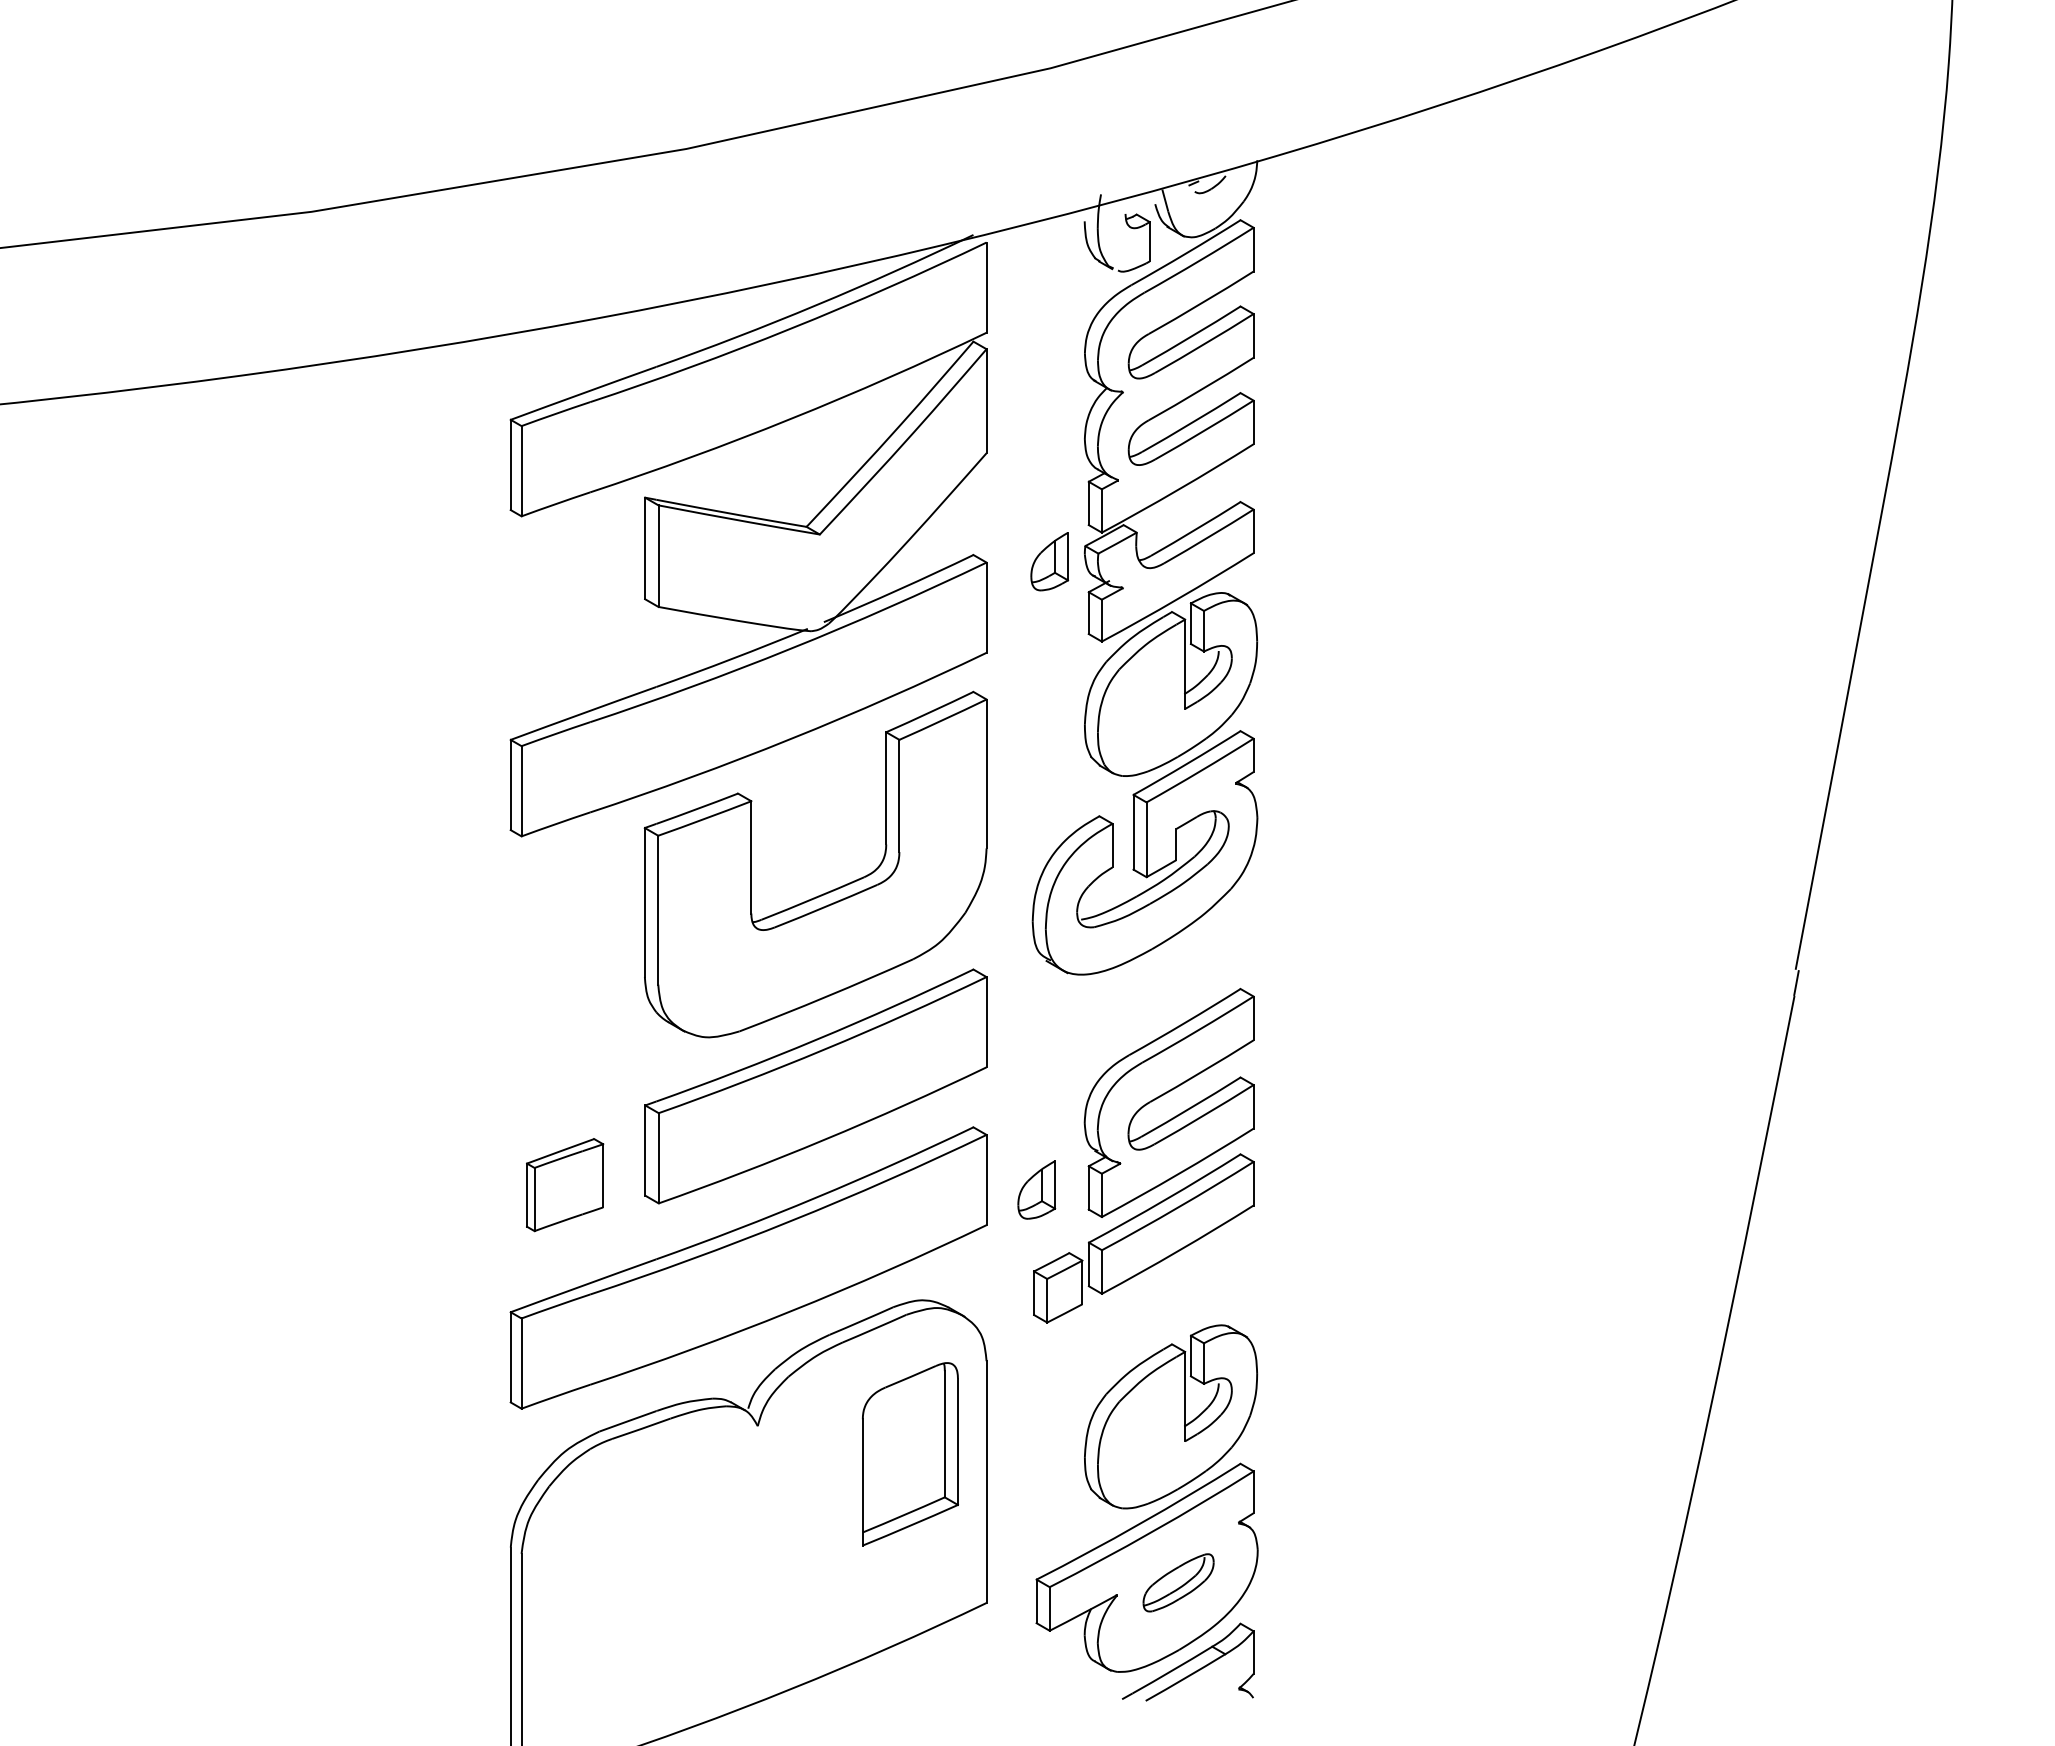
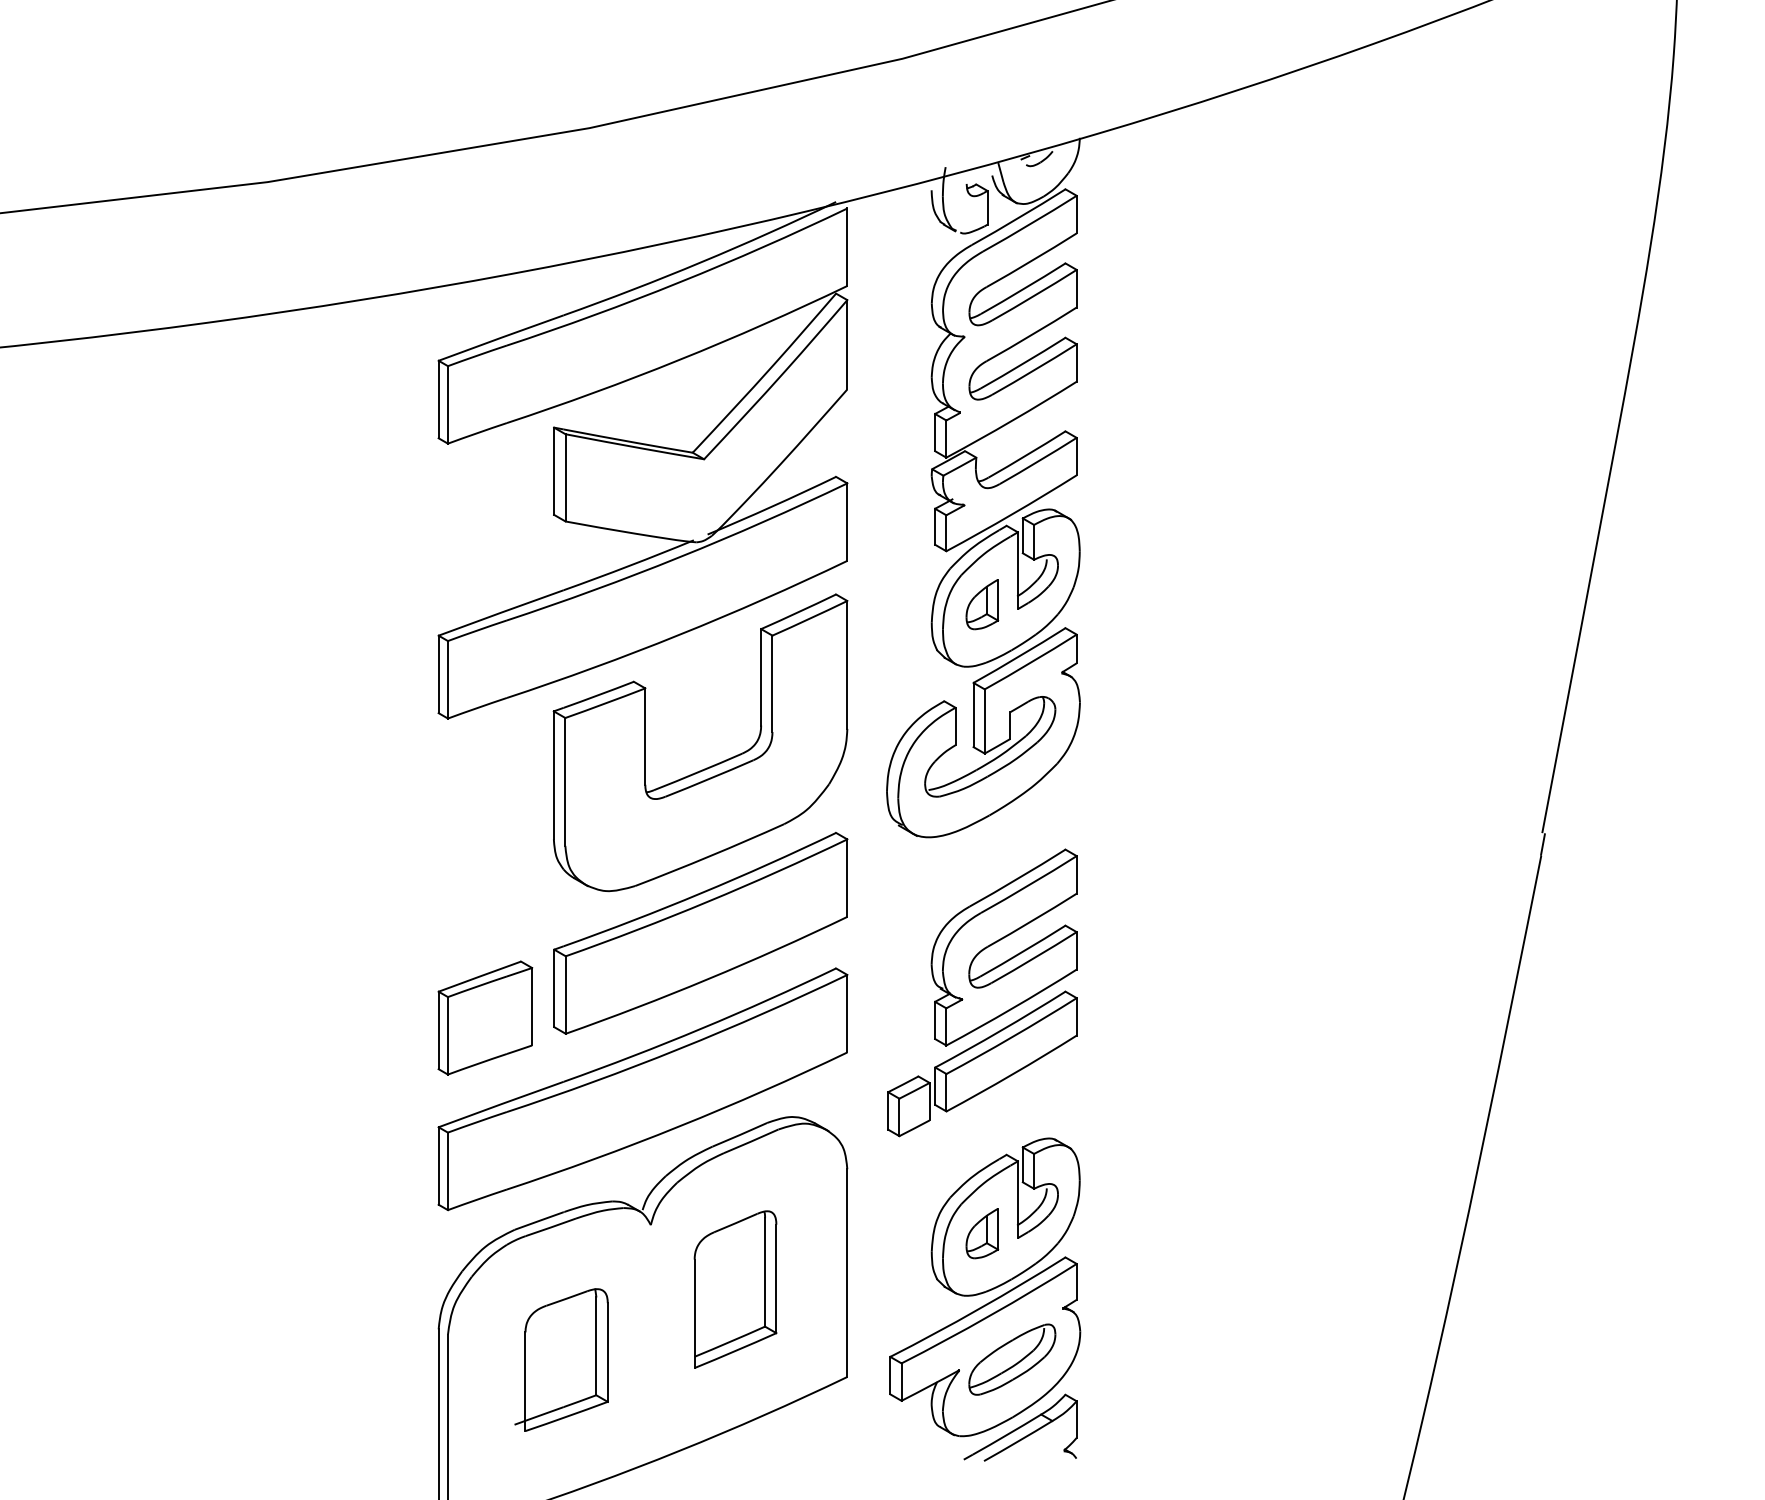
part: (1049, 561) -> (982, 604), moved
part: (564, 1184) -> (484, 1017), size x1.43
part: (1036, 1189) -> (982, 1233), moved
part: (910, 1454) -> (735, 1289), moved
part: (653, 1582) -> (561, 1359), added
part: (1178, 1582) -> (1012, 1359), size x1.43

